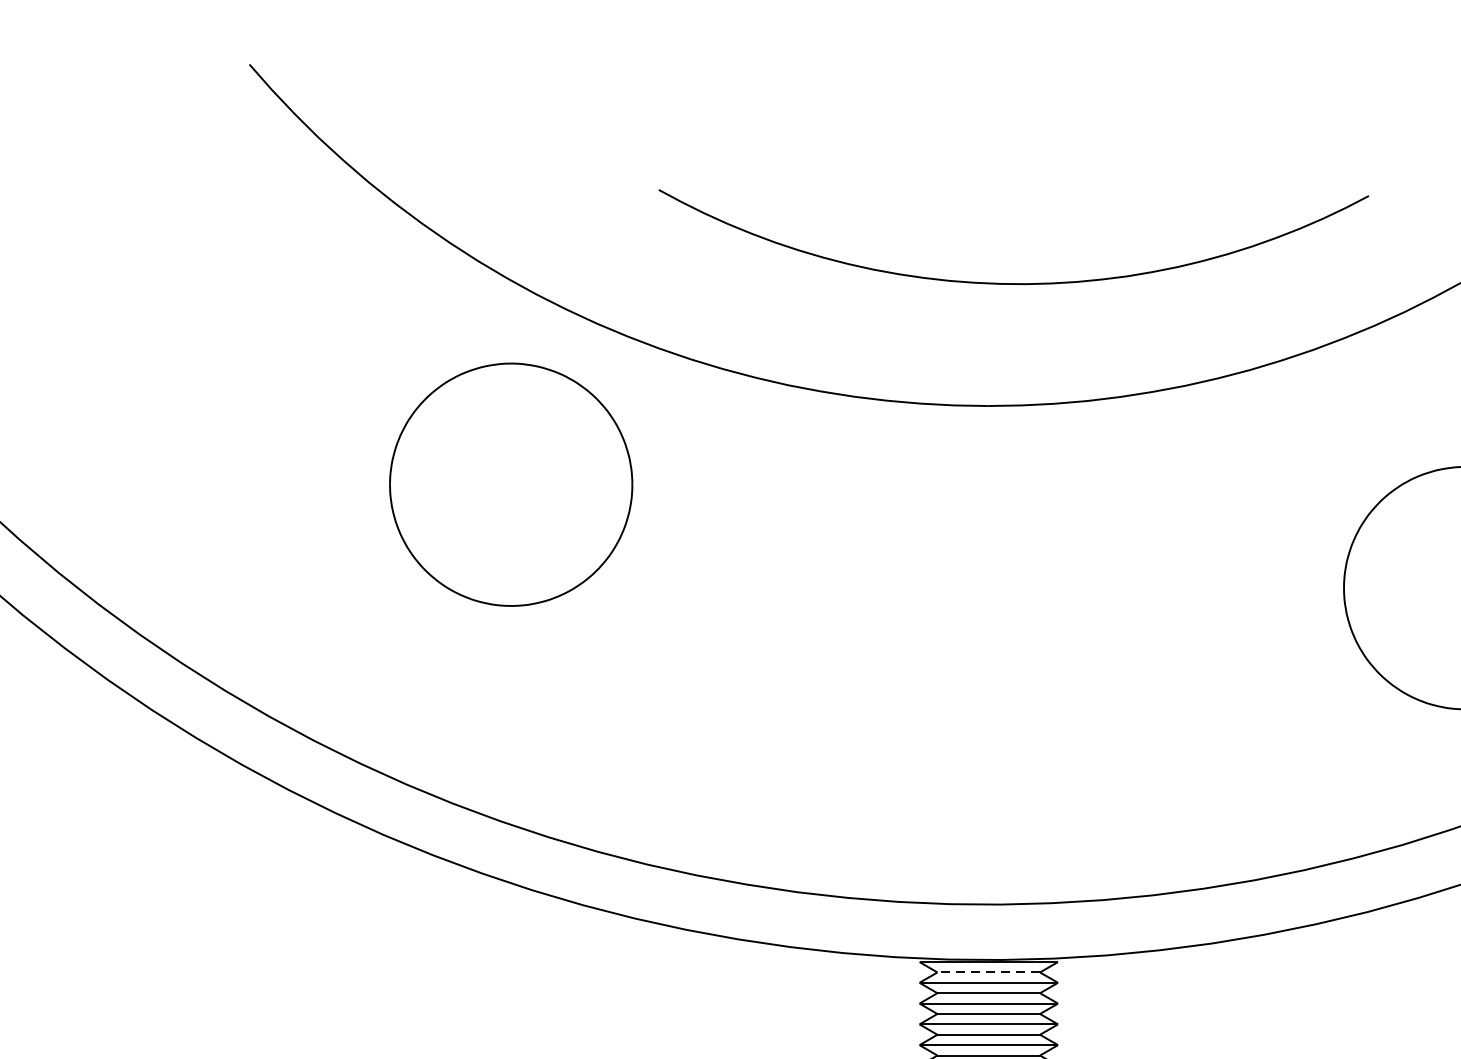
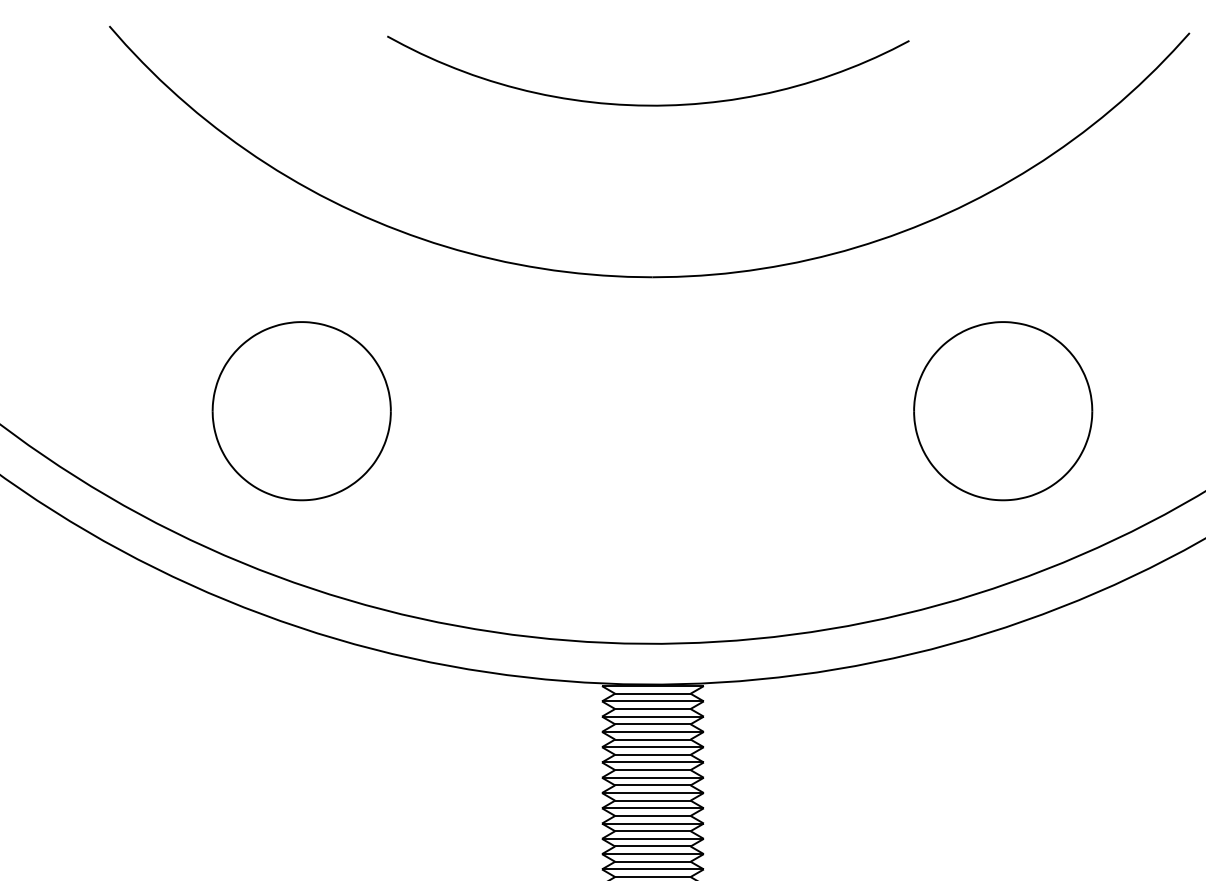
curve: (1014, 282) -> (648, 104), moved
part: (510, 485) -> (301, 411), moved
line: (988, 972) -> (652, 693), dashed -> solid

